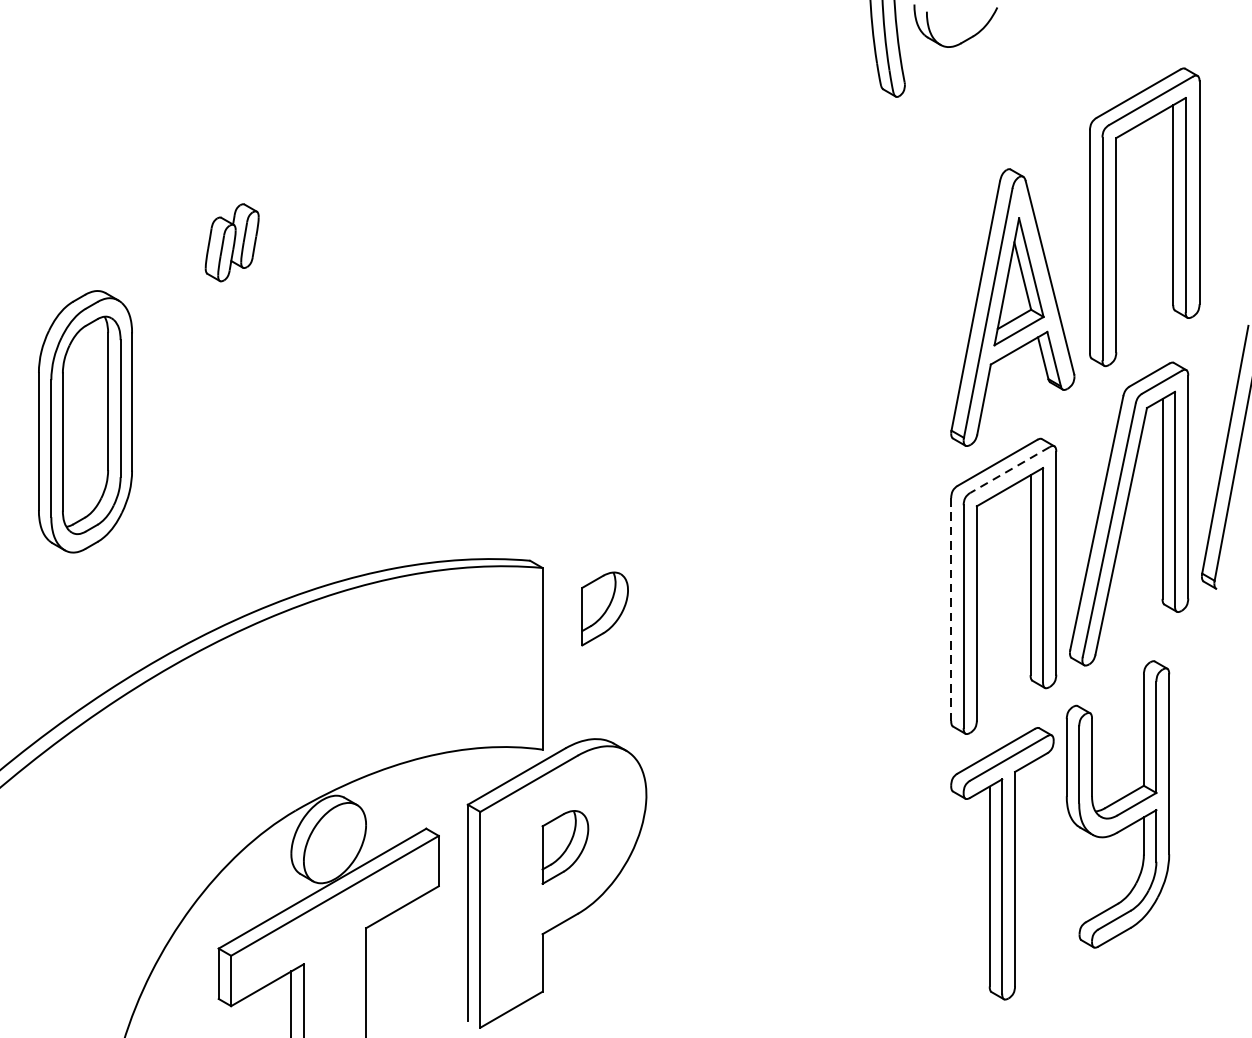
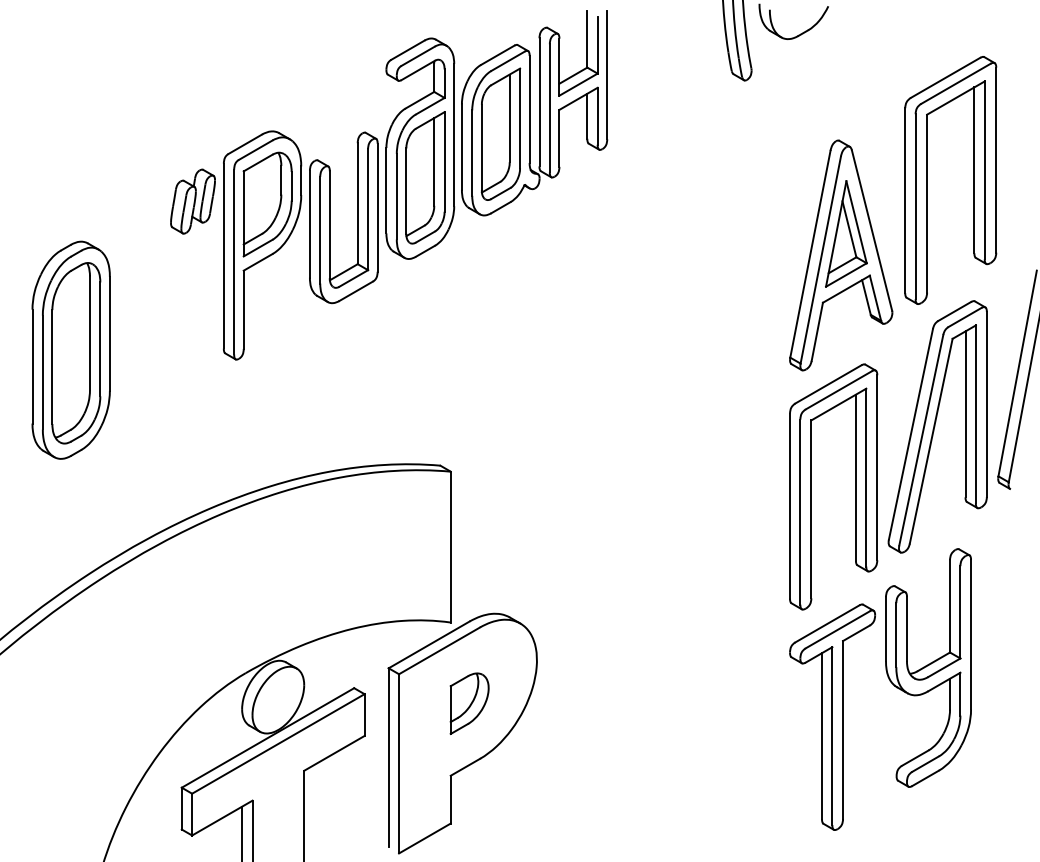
part: (500, 223) -> (415, 185), added
line: (1009, 470) -> (838, 390), dashed -> solid
part: (604, 608) -> (502, 505), removed
line: (951, 609) -> (790, 506), dashed -> solid

